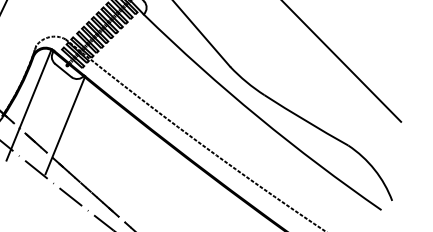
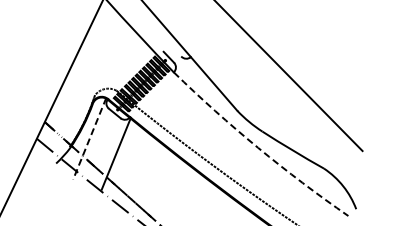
line: (28, 105) -> (89, 139), solid -> dashed
arc: (259, 116) -> (258, 147), solid -> dashed

